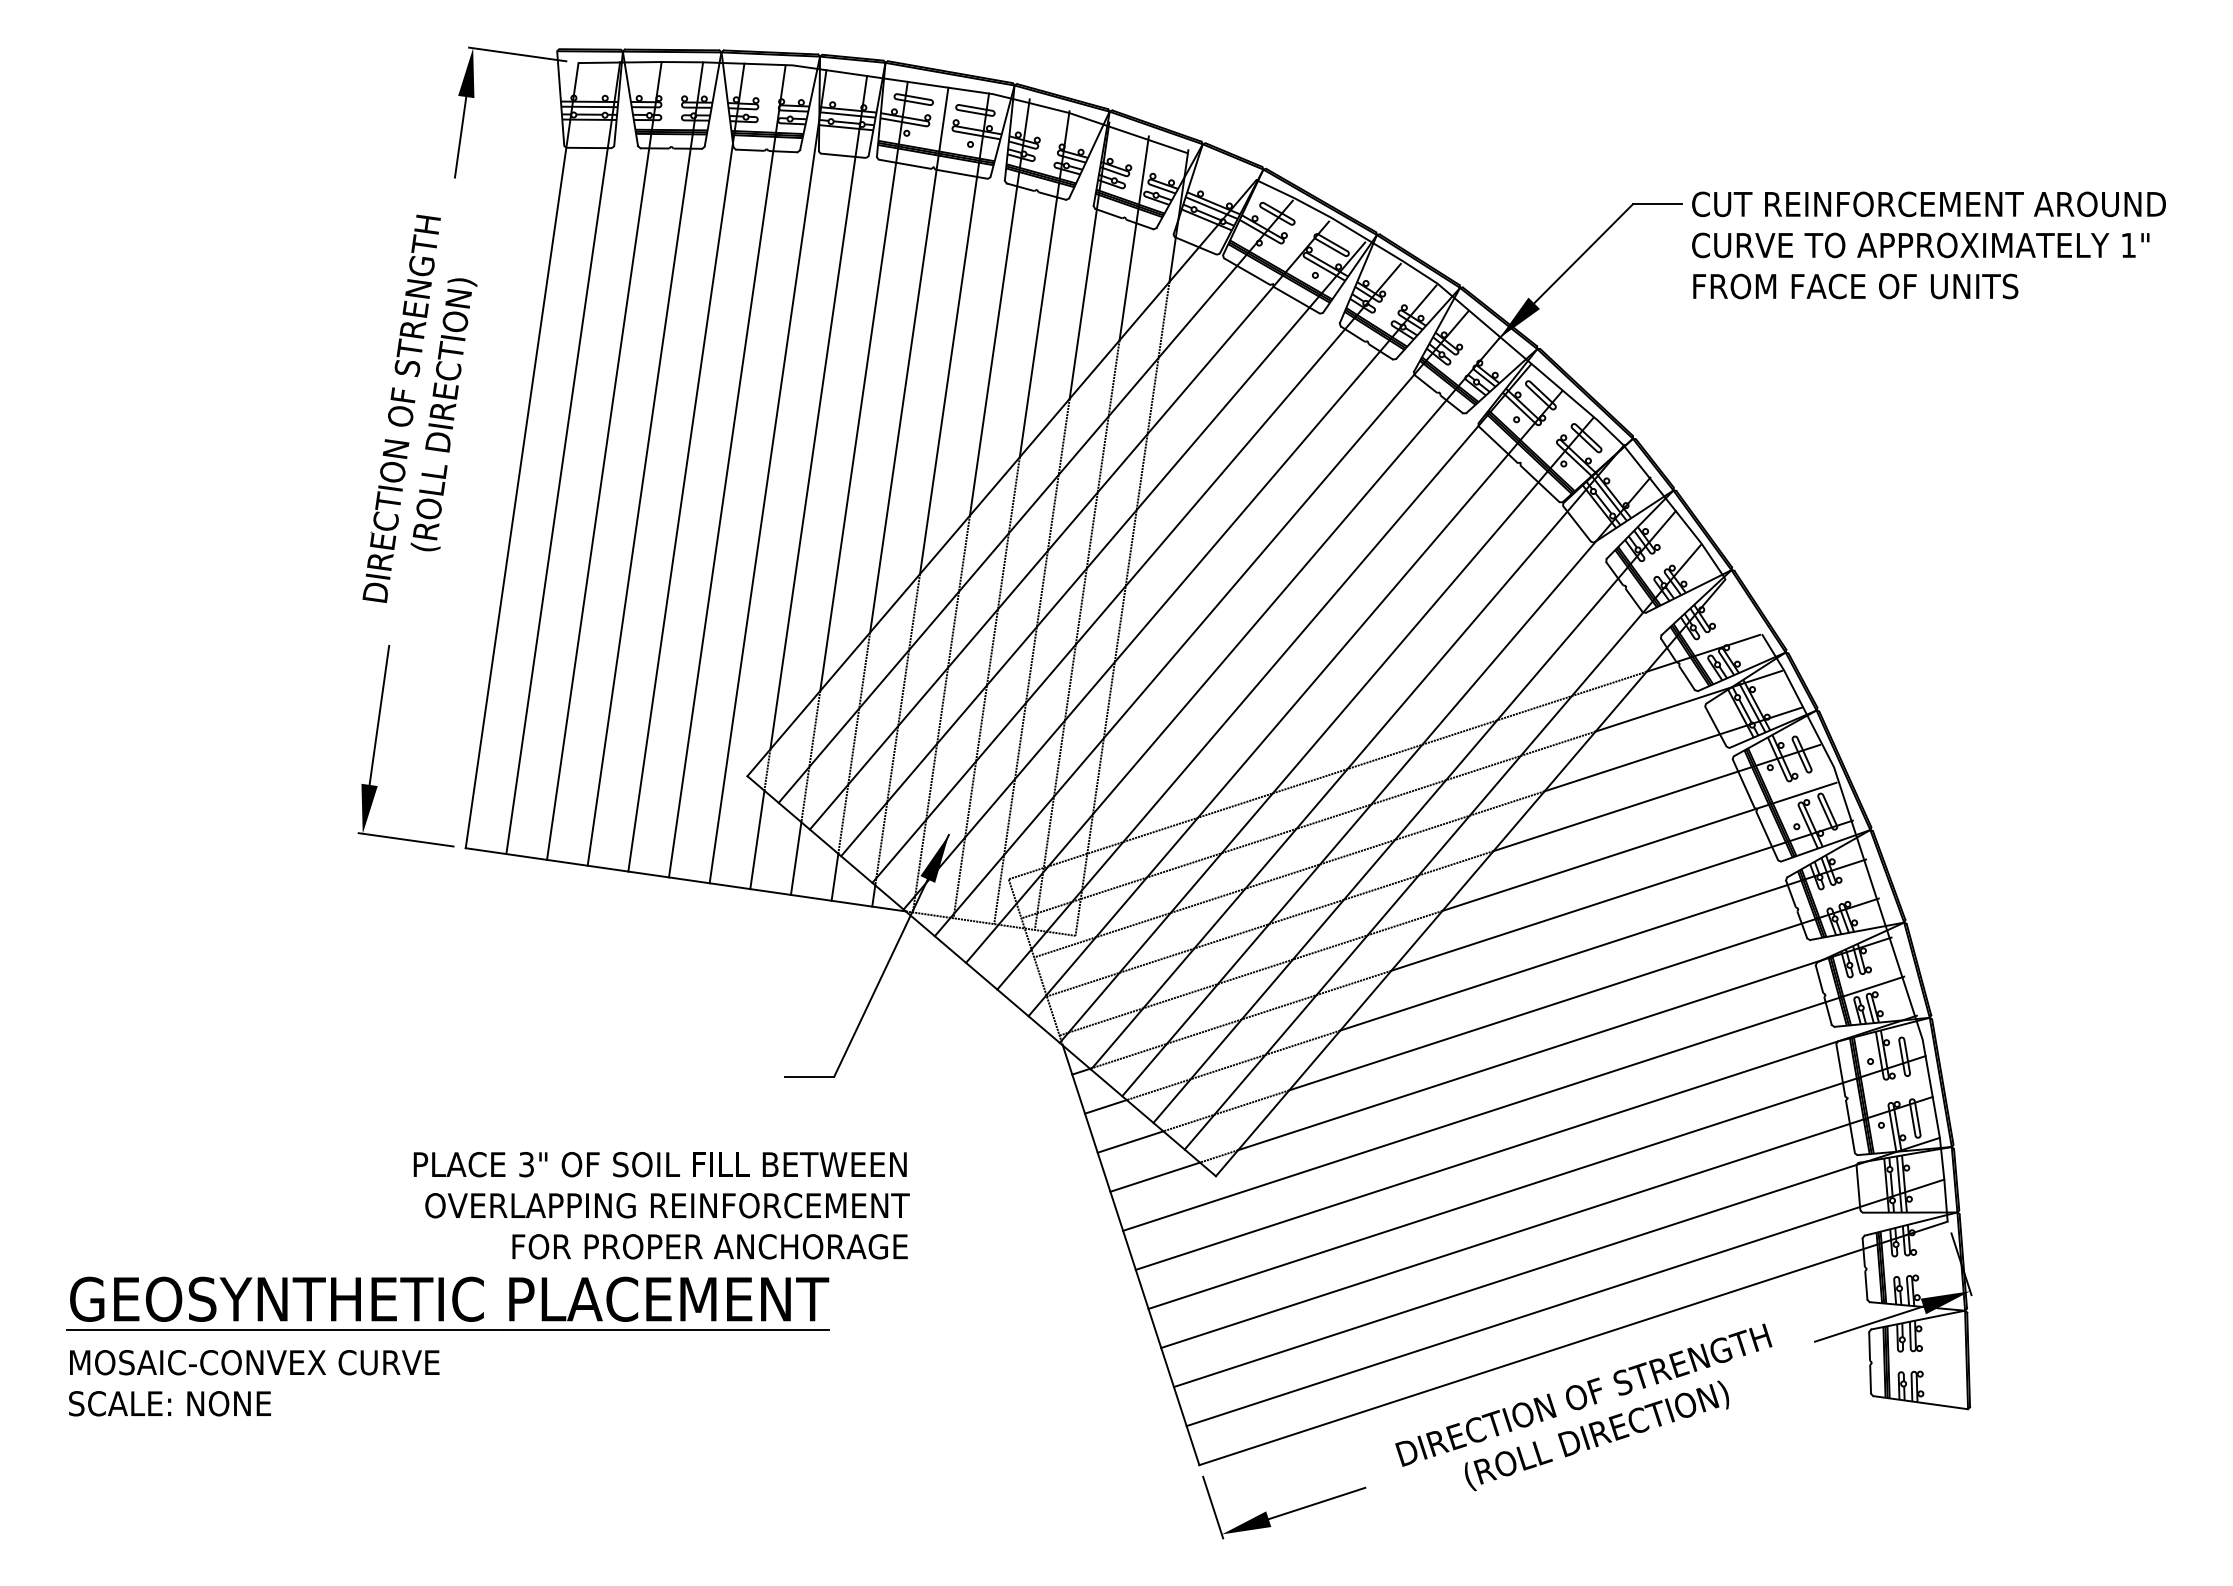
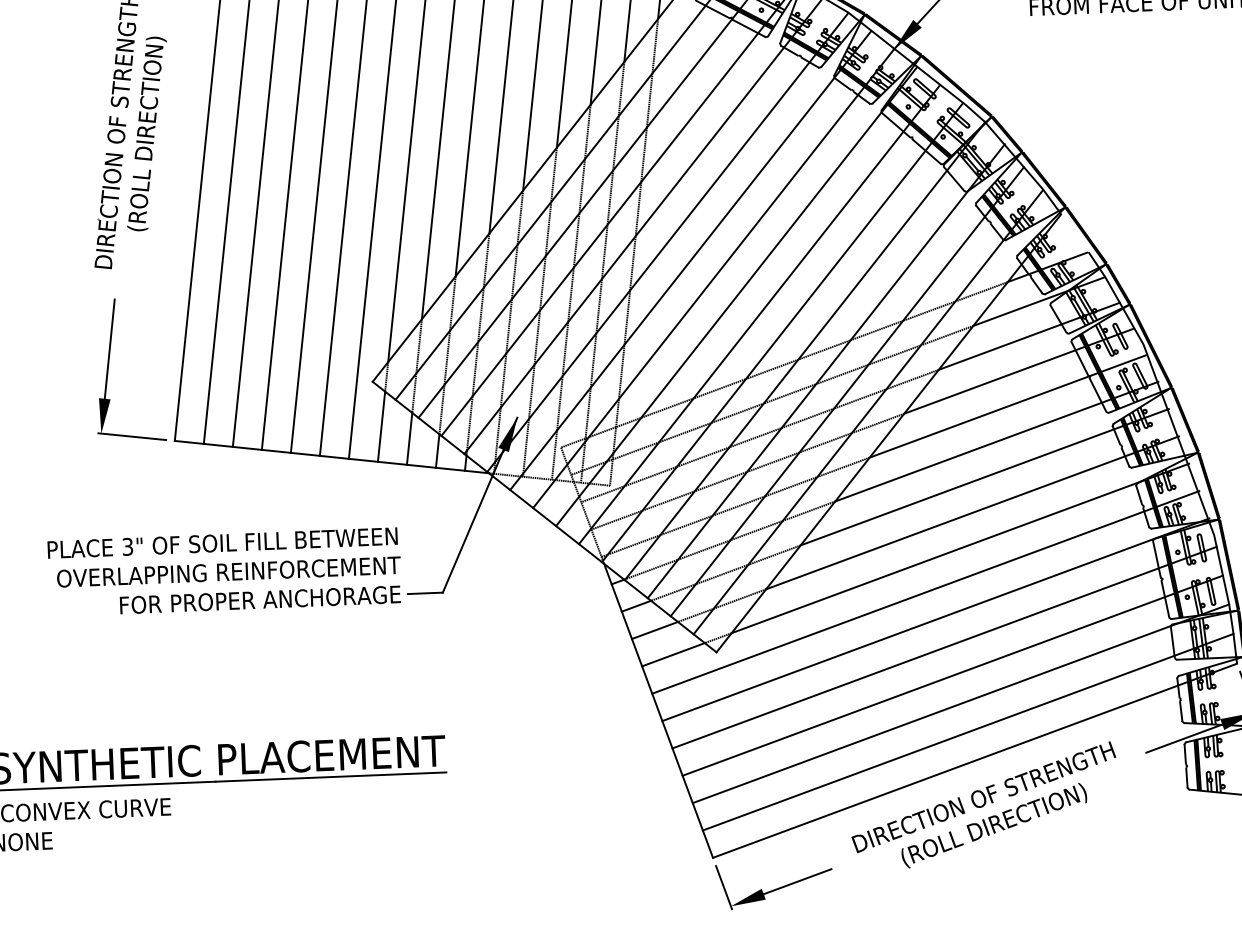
text: (661, 1205) -> (224, 572), moved

